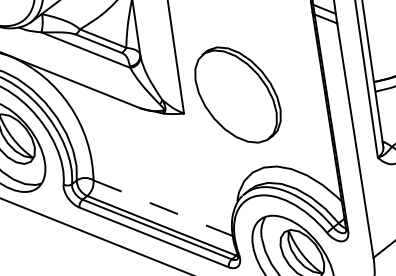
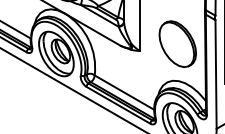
part: (237, 93) -> (177, 43), moved
line: (163, 207) -> (124, 92), dashed -> solid

